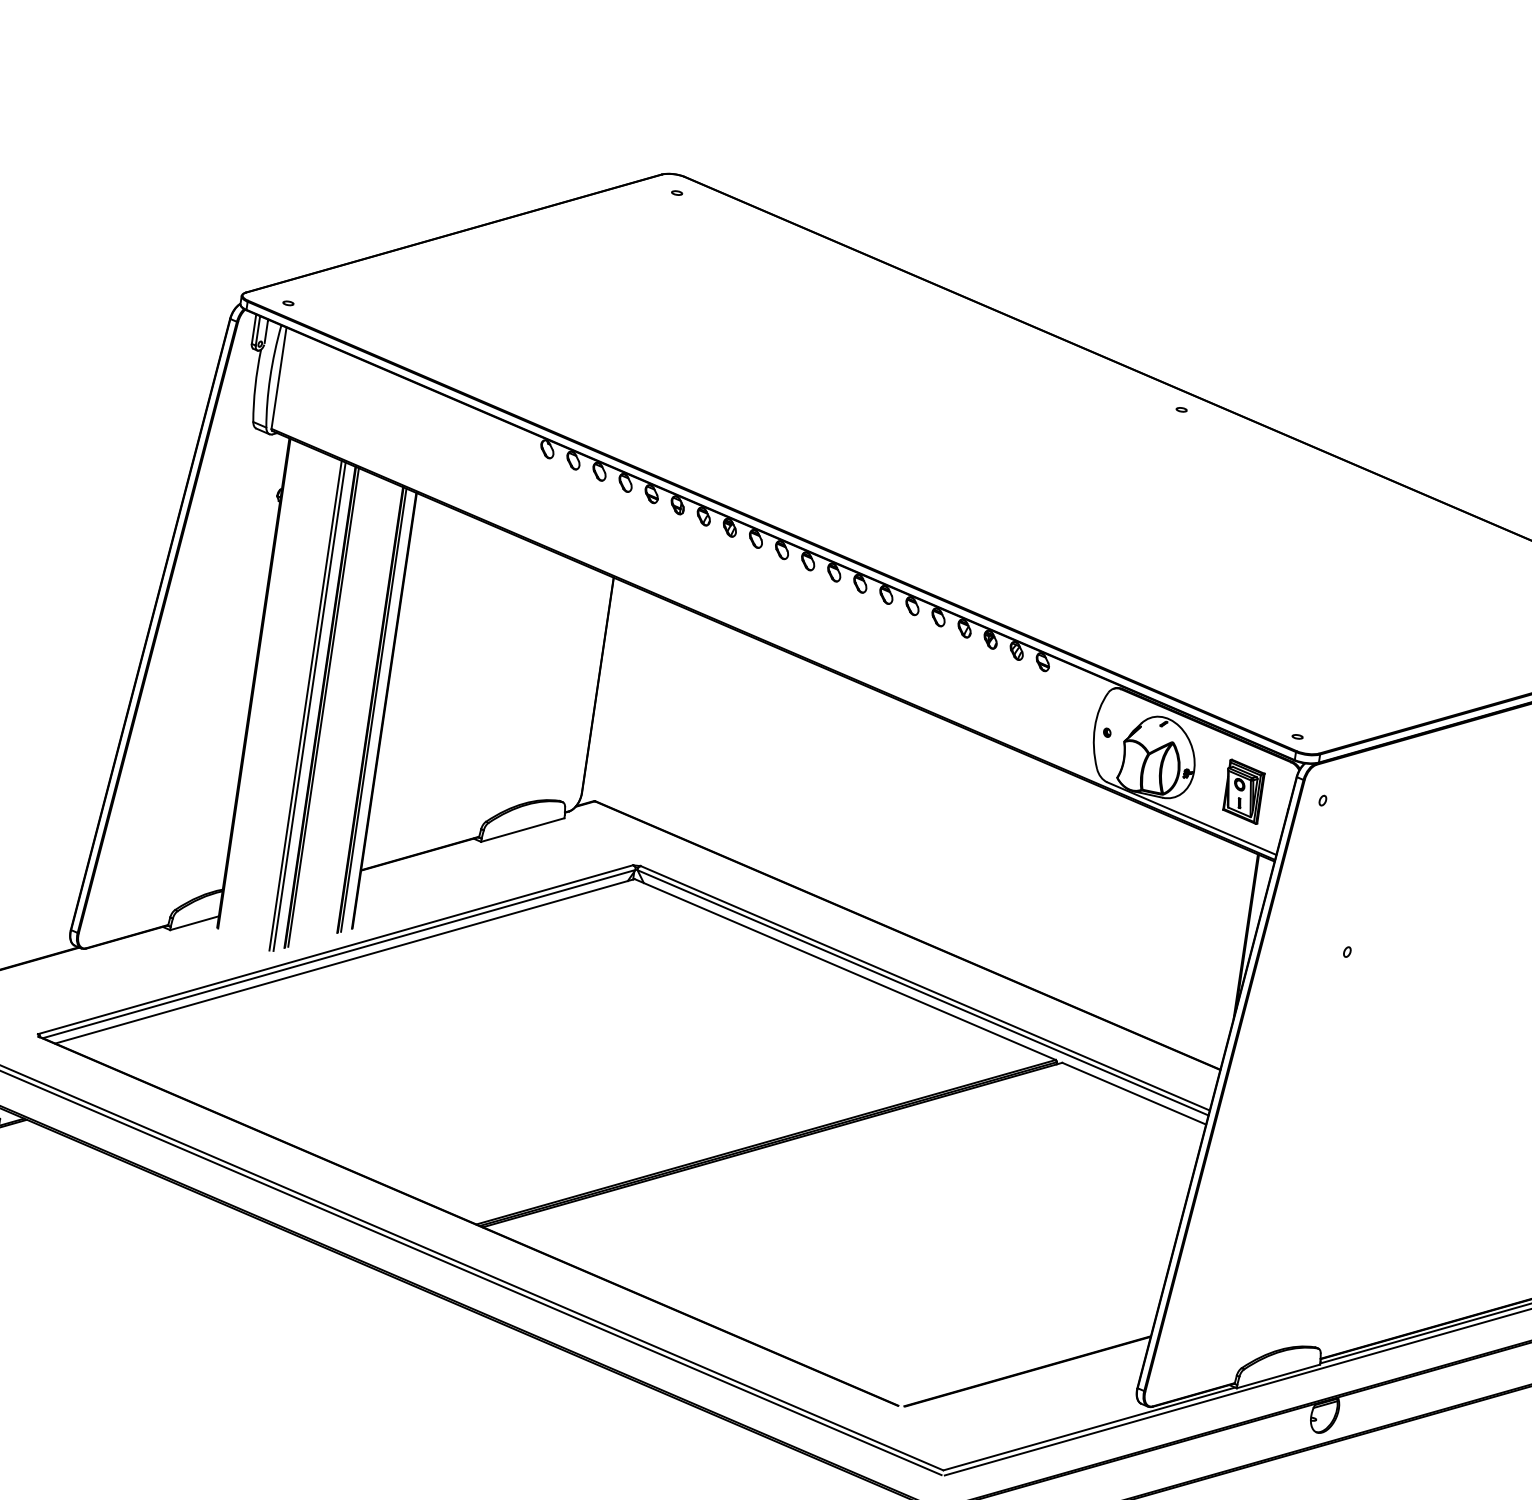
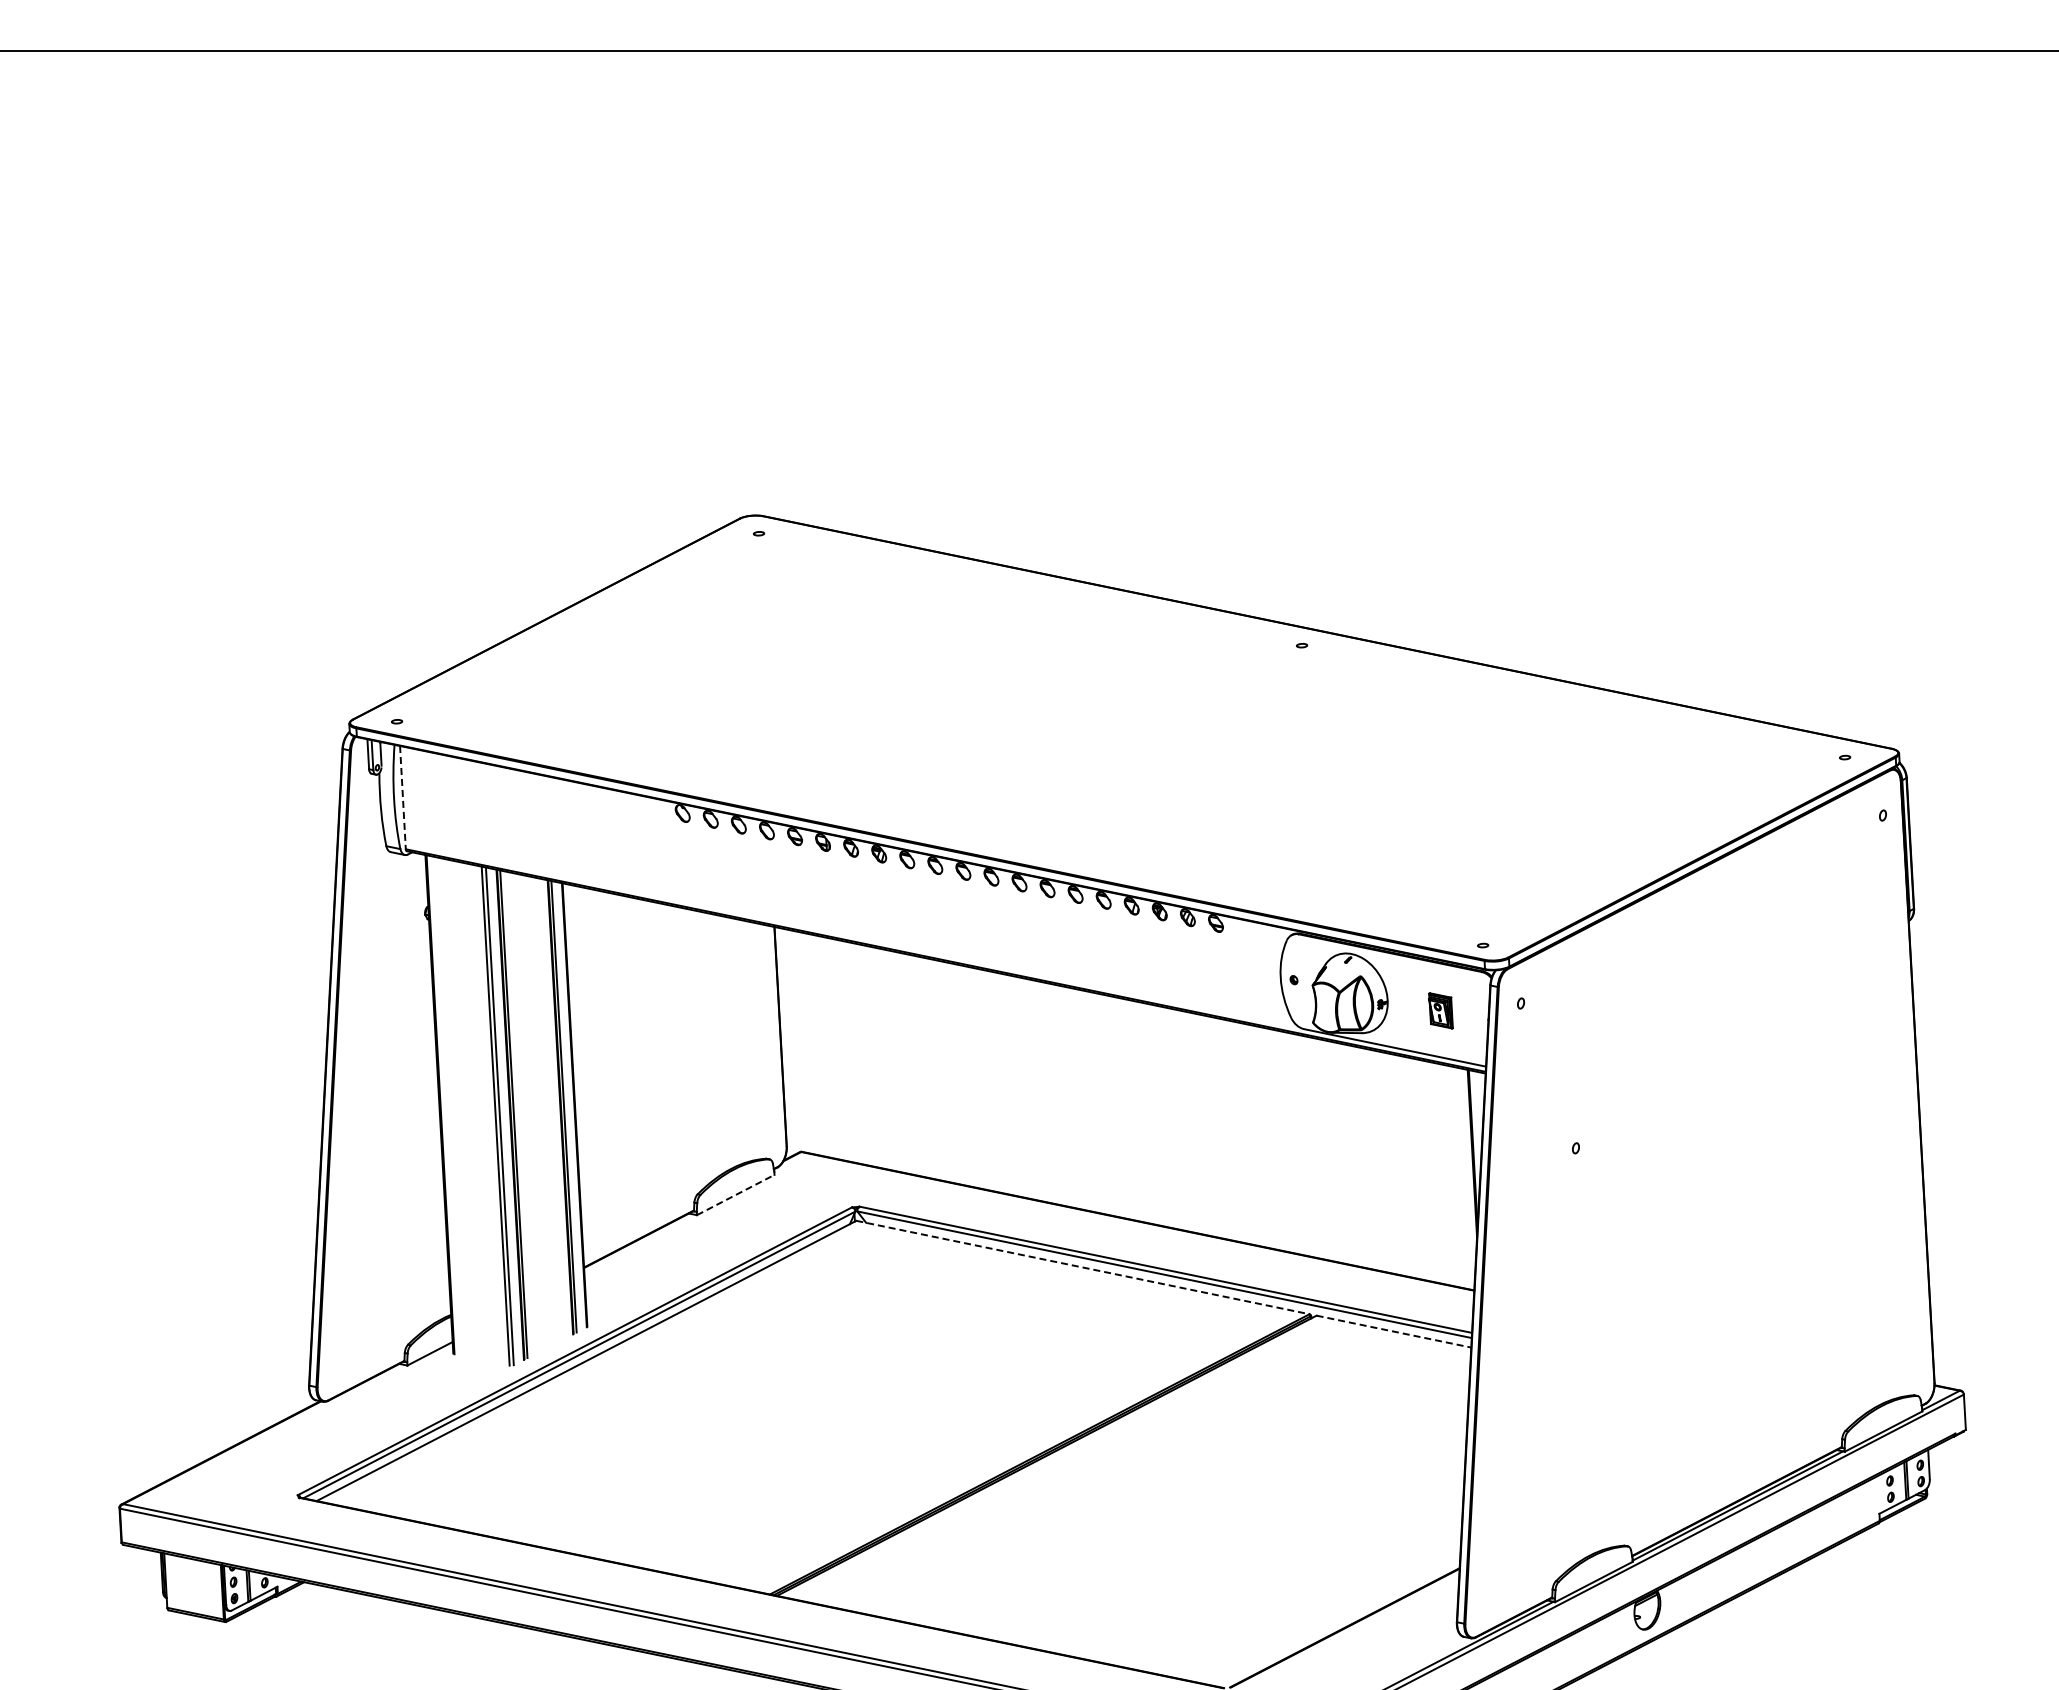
line: (278, 377) -> (402, 797), solid -> dashed
part: (1243, 791) -> (1440, 1010), size x0.6
line: (522, 830) -> (735, 1195), solid -> dashed
line: (845, 969) -> (1083, 1267), solid -> dashed
line: (1133, 1093) -> (1393, 1331), solid -> dashed

